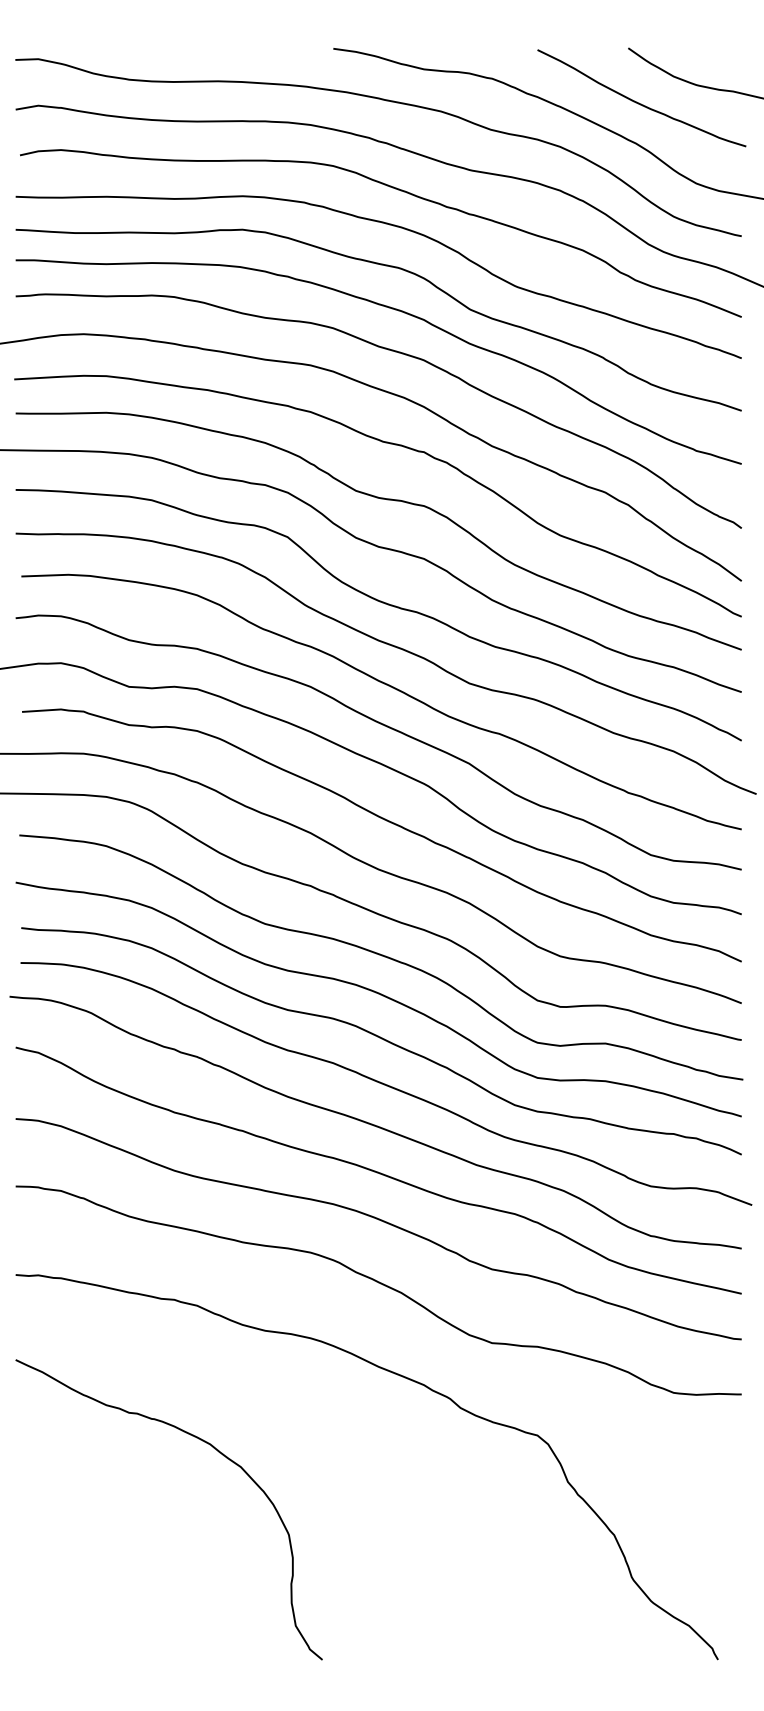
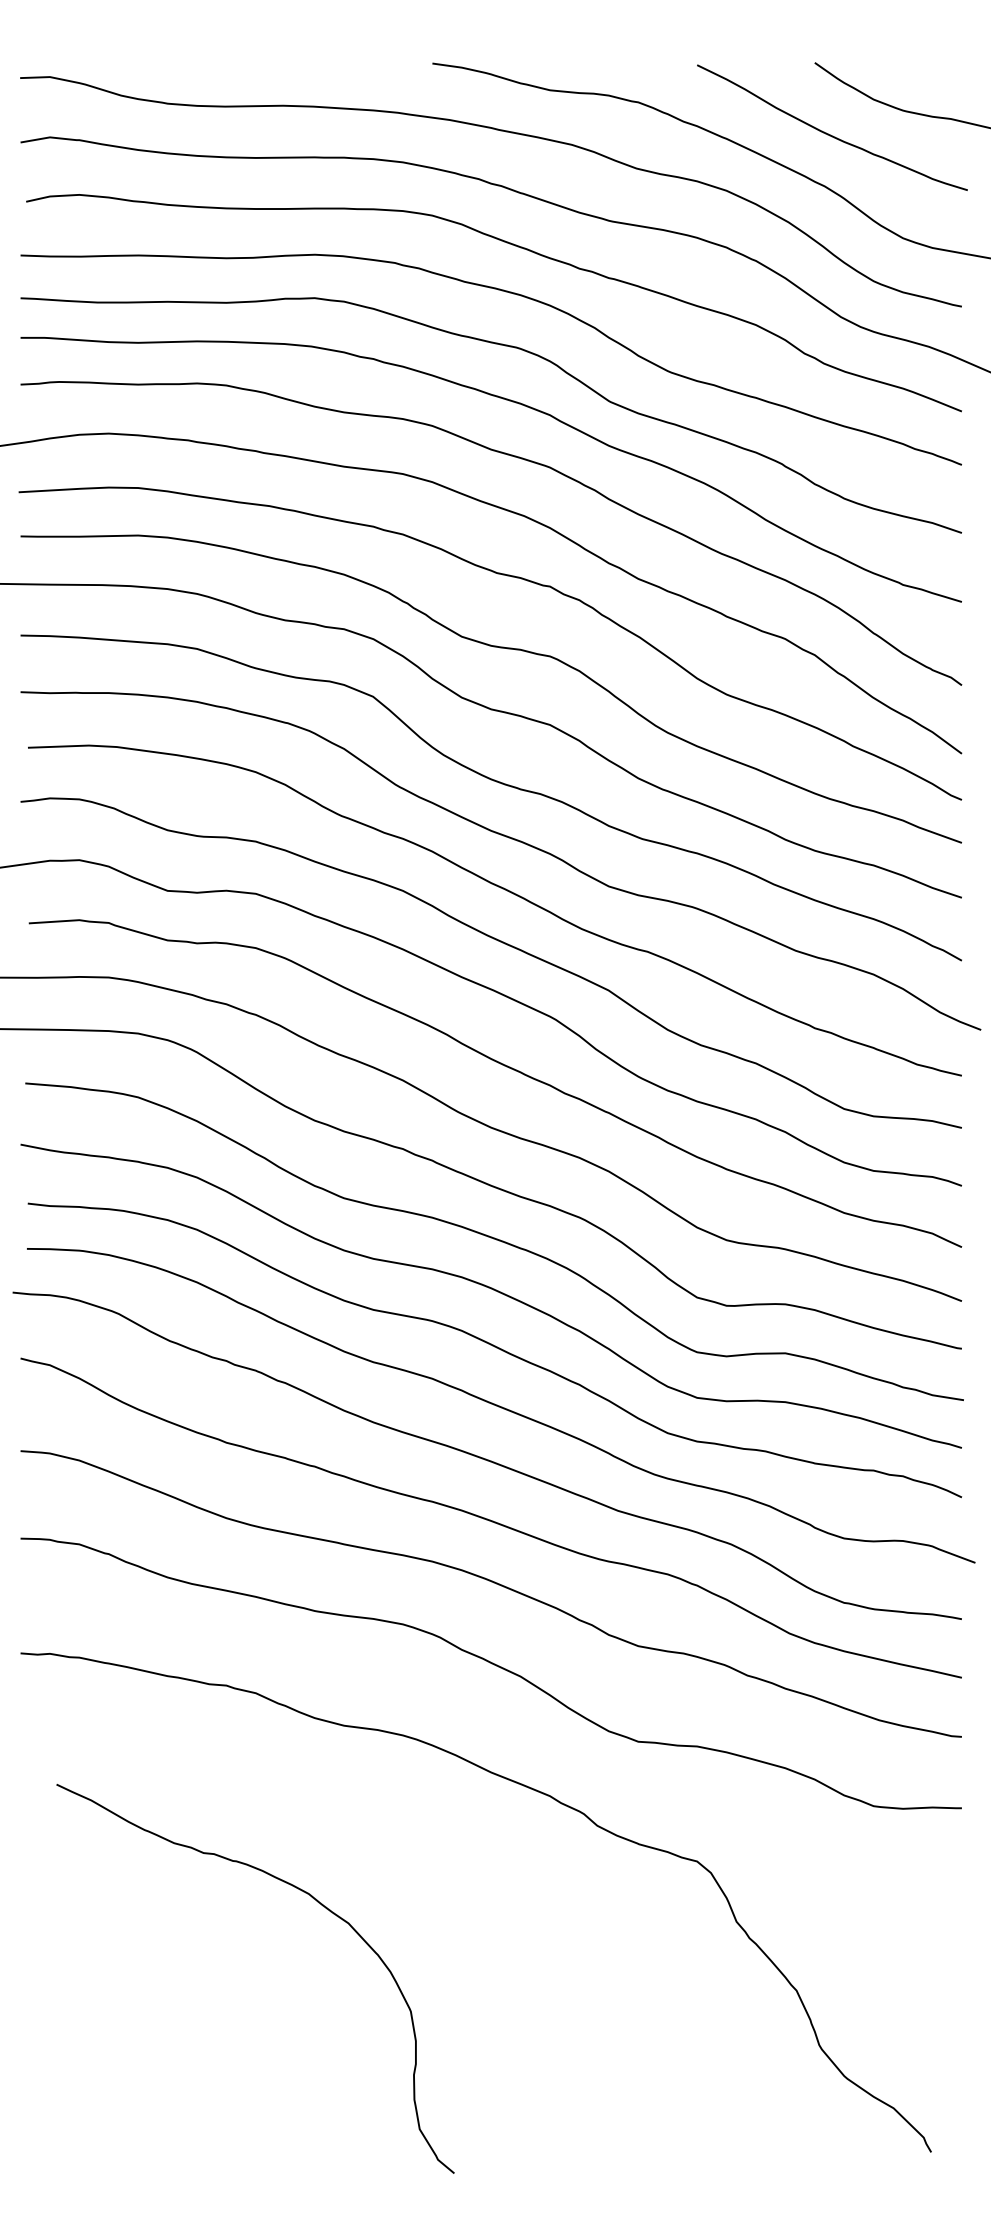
curve: (217, 1451) -> (318, 1903), moved

